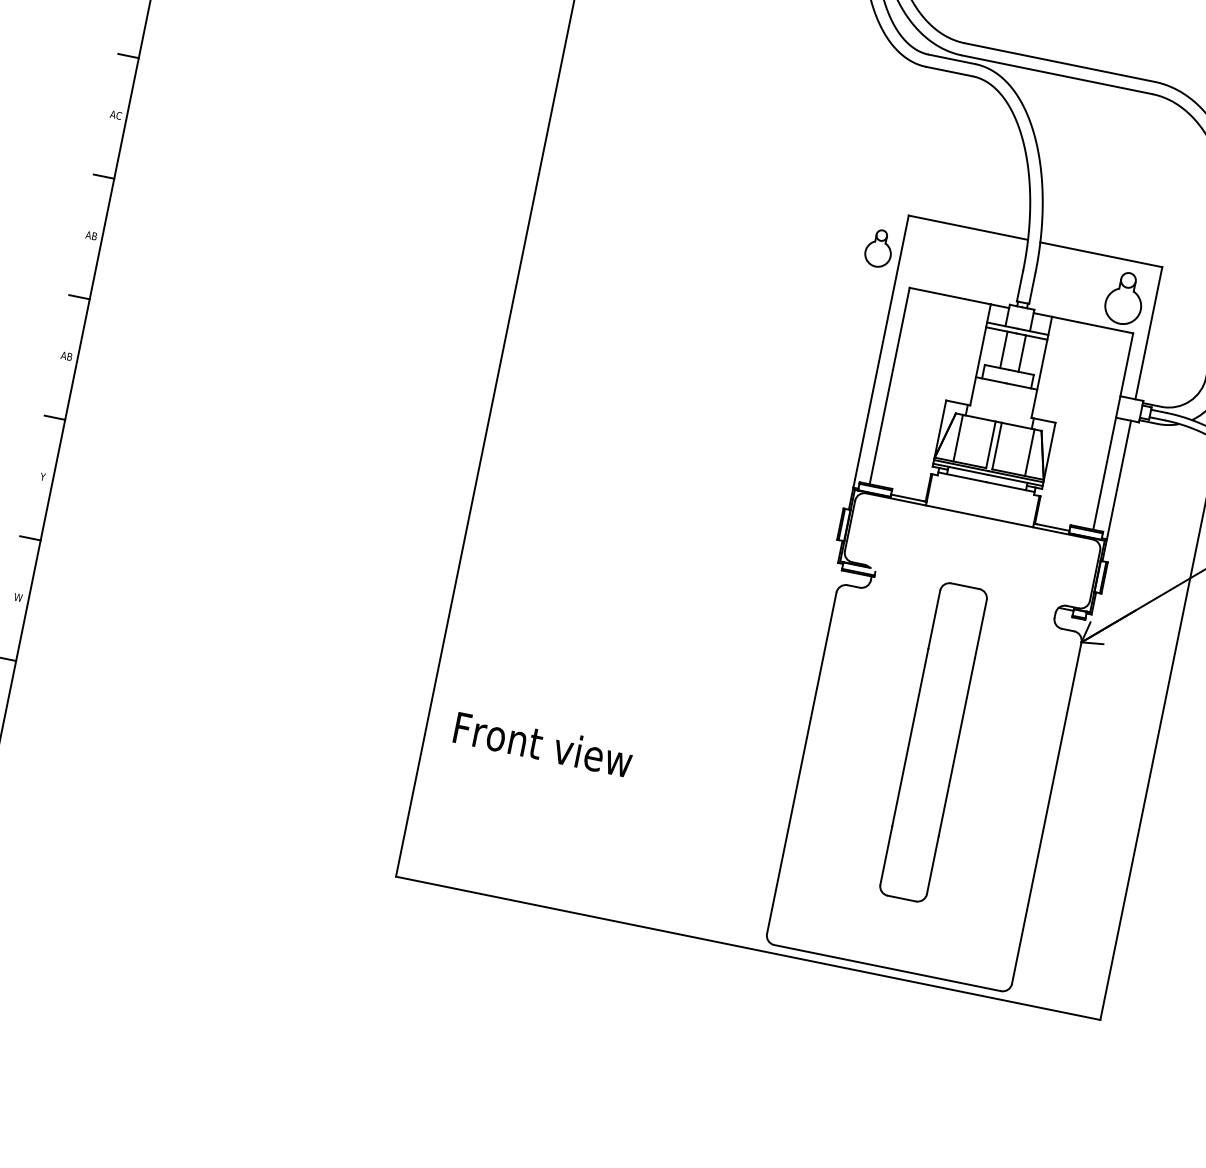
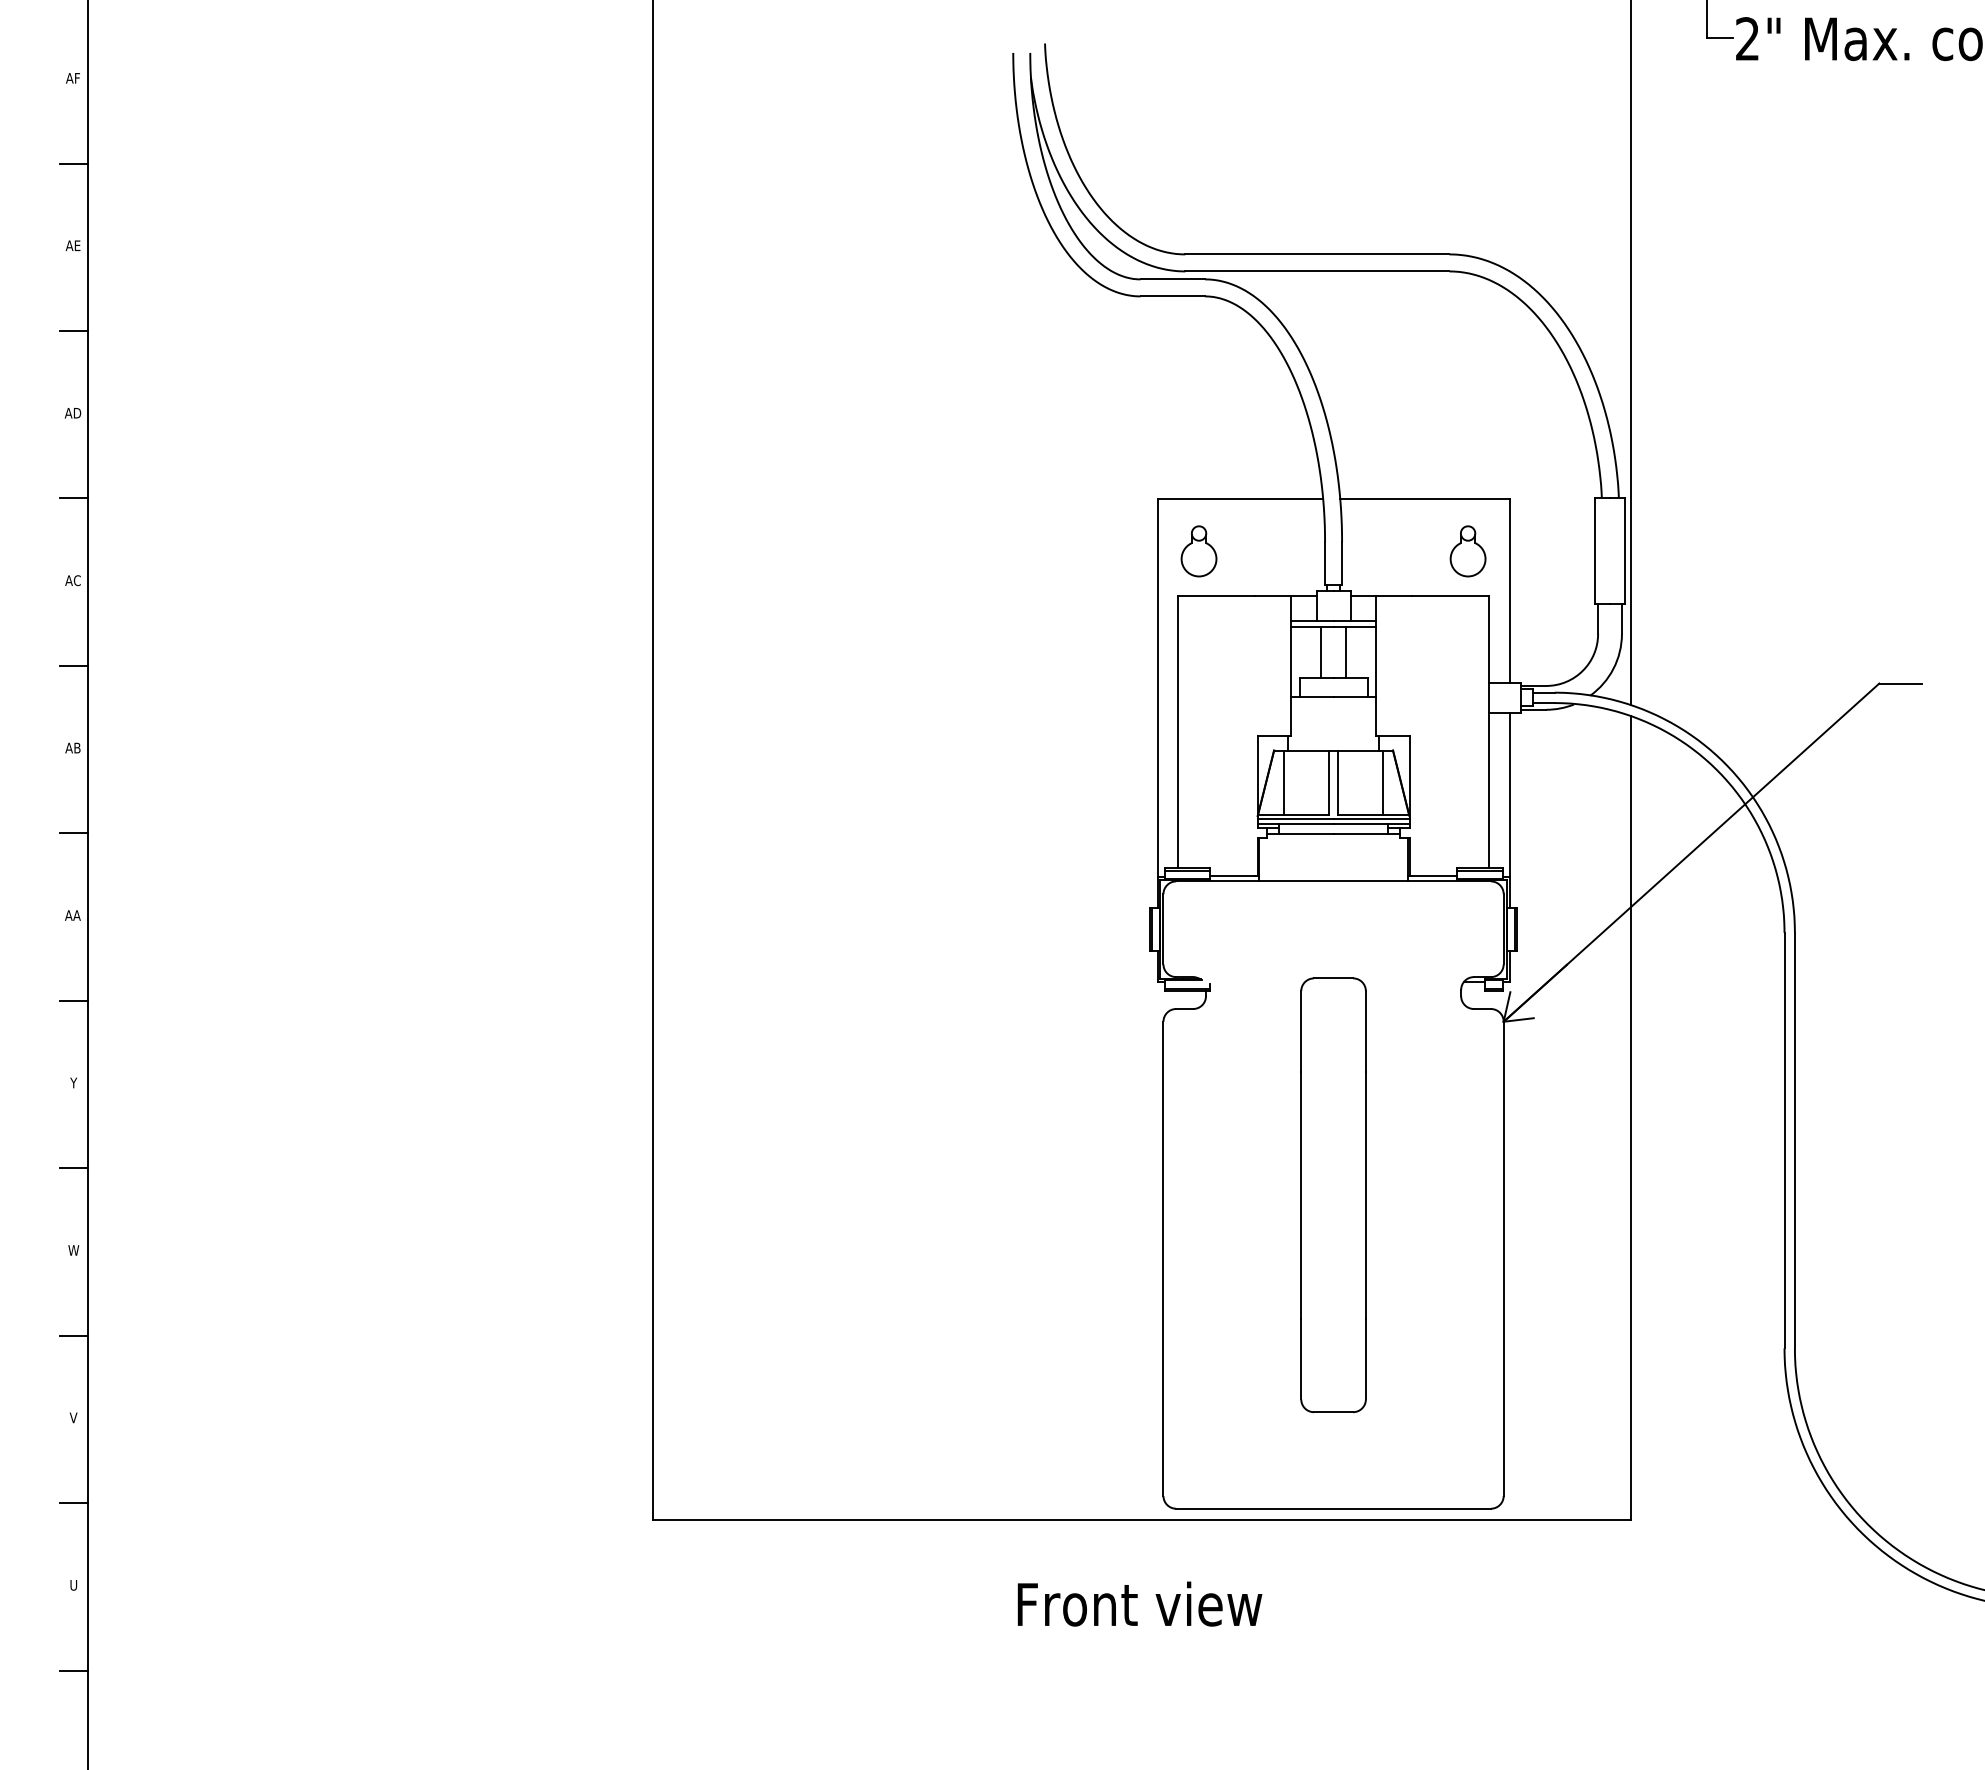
part: (878, 248) -> (1198, 551), moved
part: (1124, 298) -> (1467, 551), size x0.71
text: (69, 356) -> (76, 915), AB -> AA
text: (543, 744) -> (1139, 1603), moved

